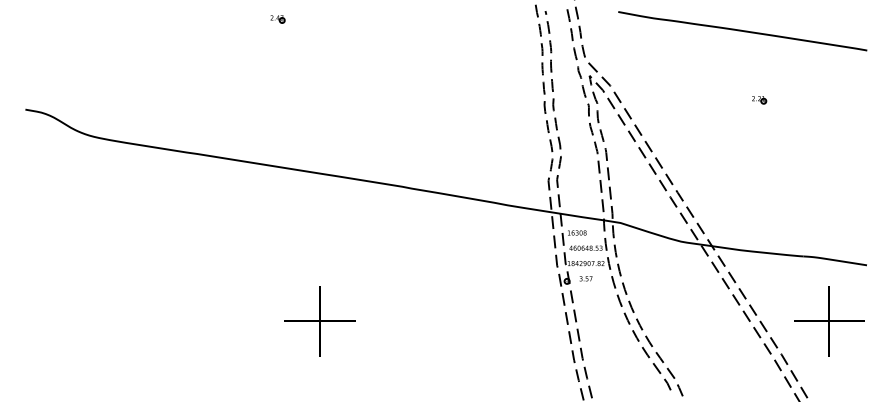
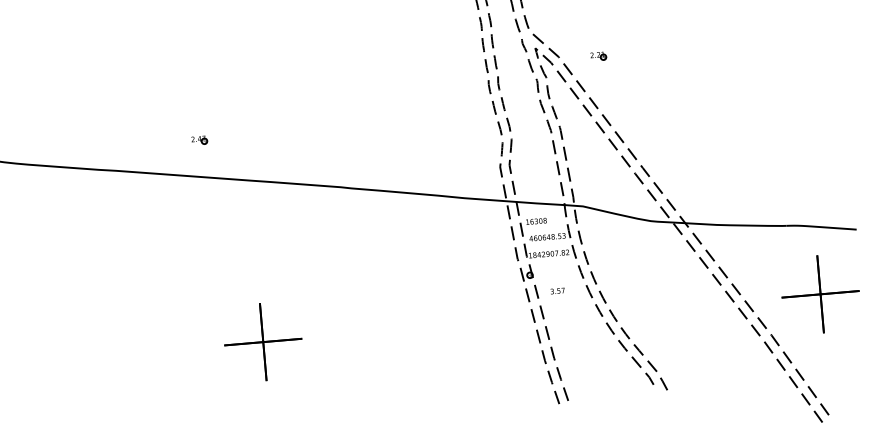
part: (277, 19) -> (199, 140), moved
part: (759, 100) -> (598, 56), moved
text: (585, 278) -> (557, 290), moved

